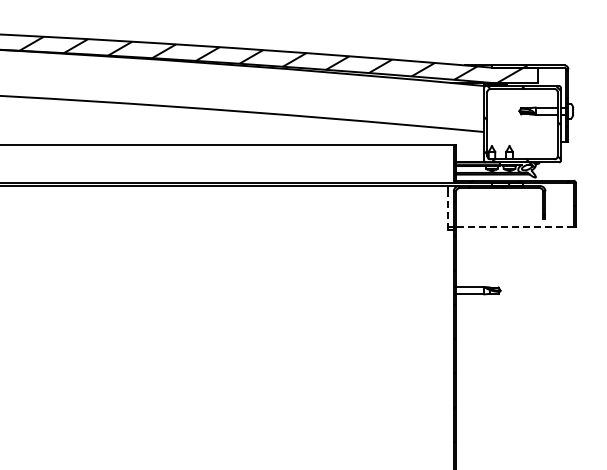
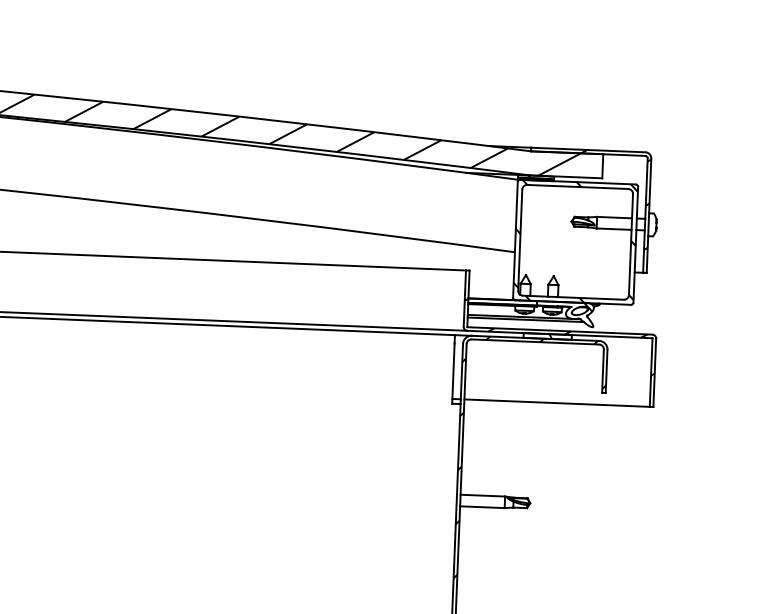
line: (448, 210) -> (453, 373), dashed -> solid
line: (514, 226) -> (556, 402), dashed -> solid

